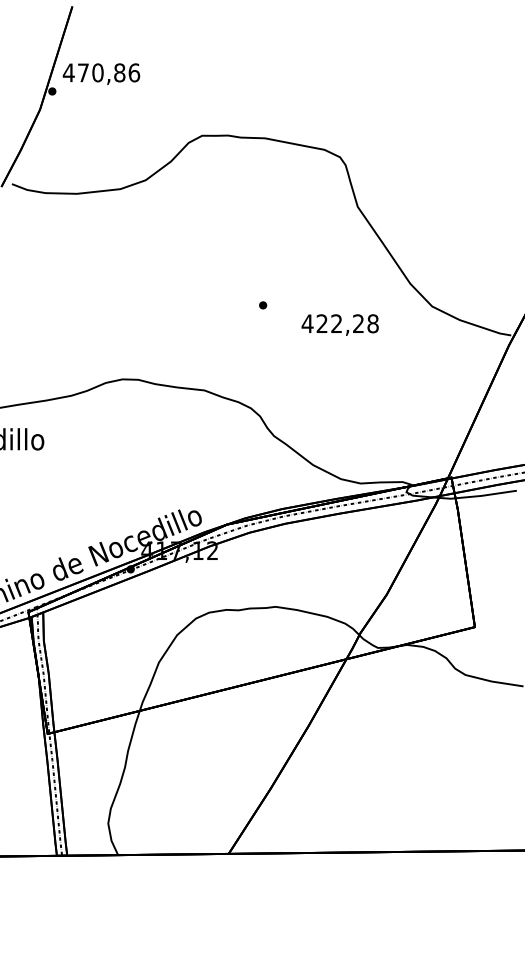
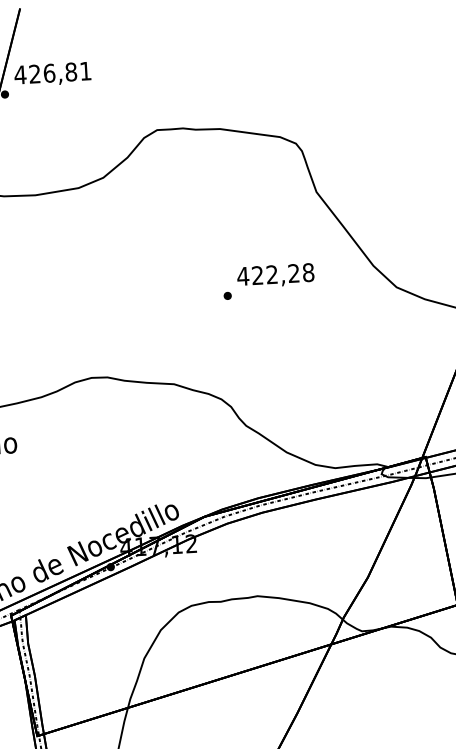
text: (108, 72) -> (59, 72), 470,86 -> 426,81
text: (339, 324) -> (275, 275), moved

